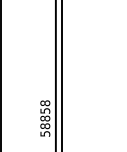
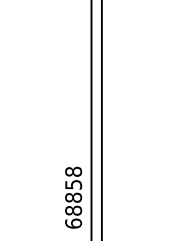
text: (45, 133) -> (73, 223), 58858 -> 68858

